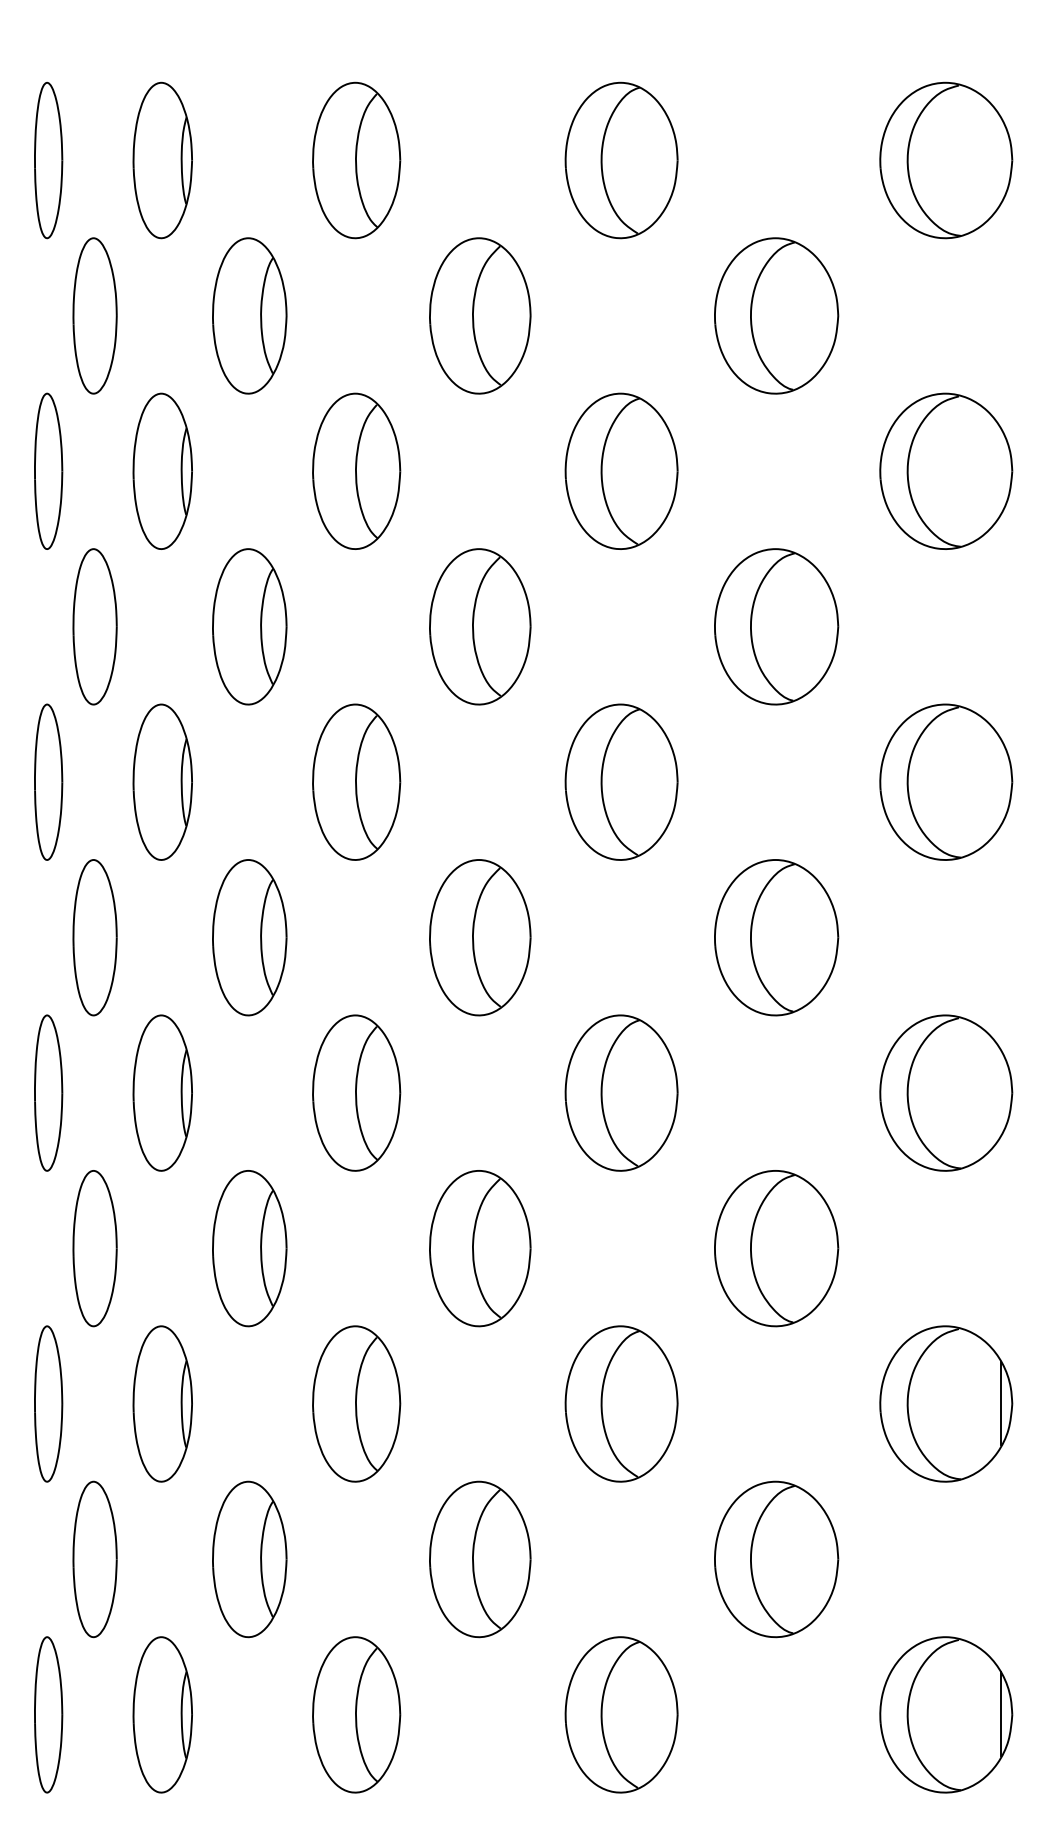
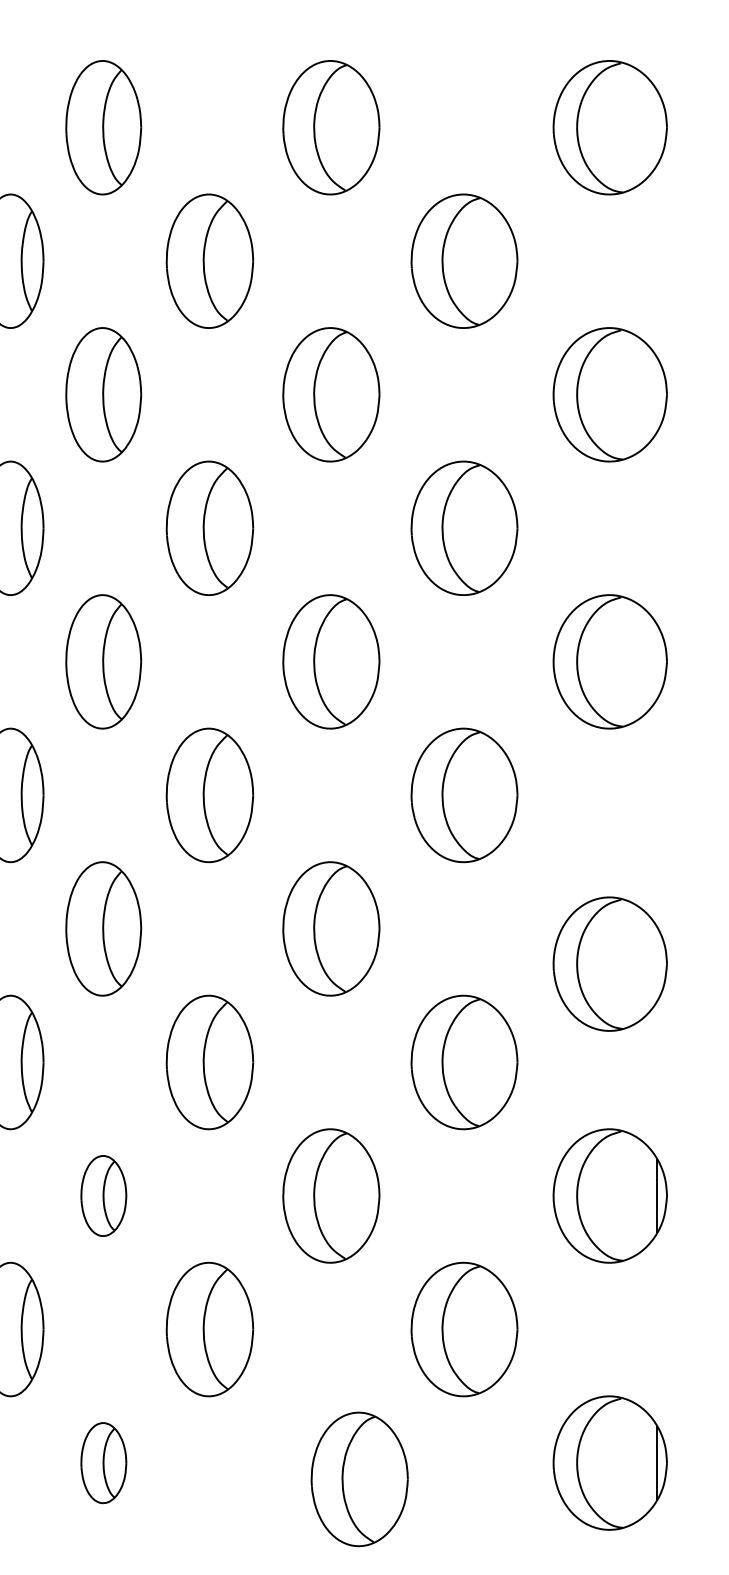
part: (946, 1092) -> (610, 963), moved
part: (356, 1403) -> (103, 1195), size x0.6
part: (356, 1714) -> (103, 1462), size x0.6
part: (621, 1714) -> (359, 1479), moved

